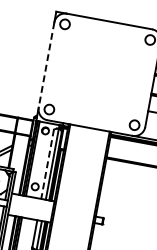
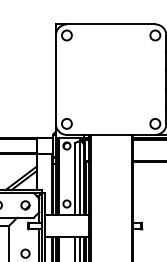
line: (46, 65) -> (55, 80), dashed -> solid
line: (47, 164) -> (75, 179), dashed -> solid

